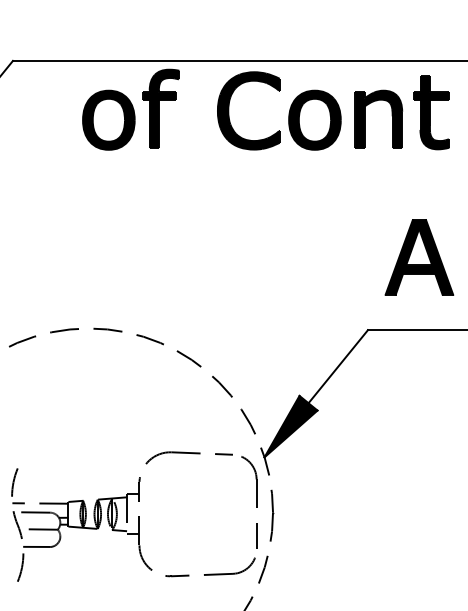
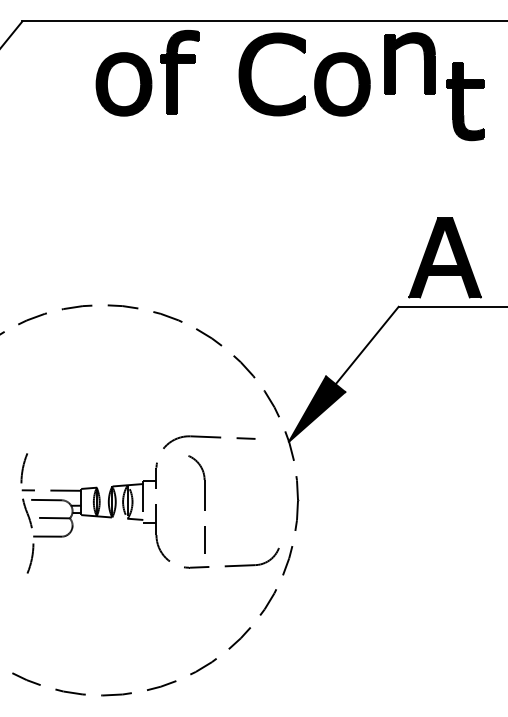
part: (431, 112) -> (465, 101), moved
part: (365, 119) -> (395, 63), moved
part: (418, 257) -> (444, 257), moved
part: (256, 502) -> (204, 504), moved

